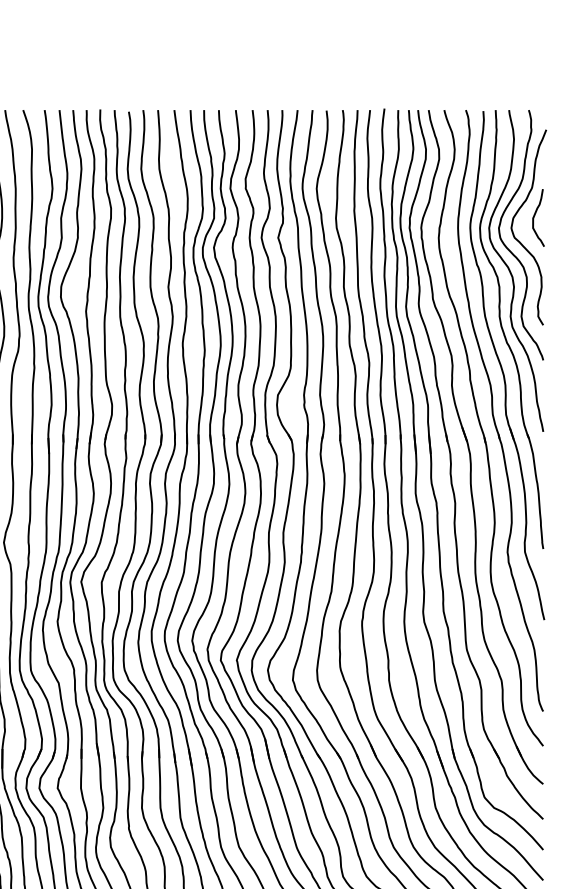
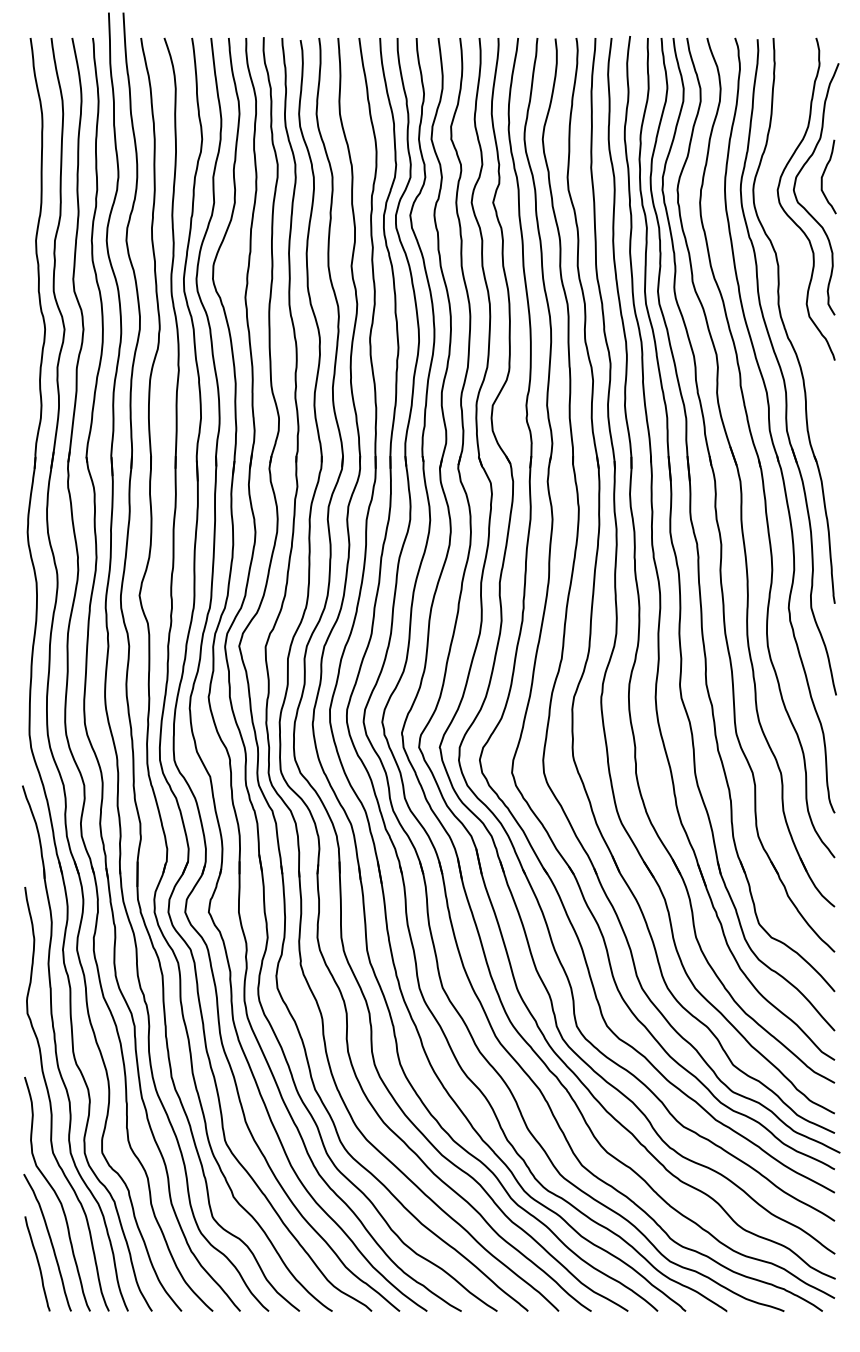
curve: (511, 271) -> (793, 246), removed

